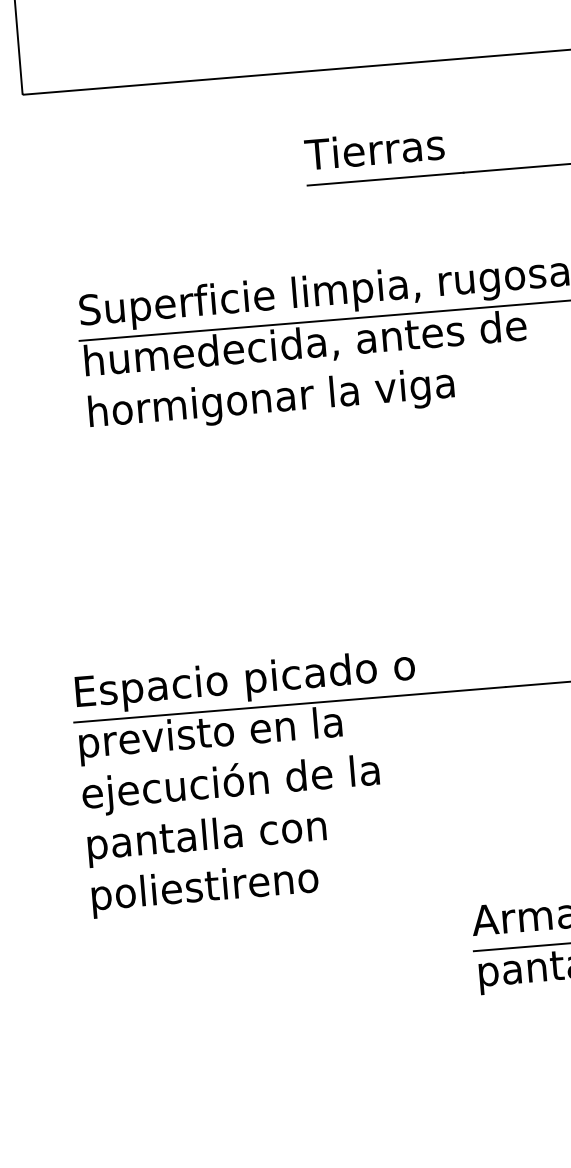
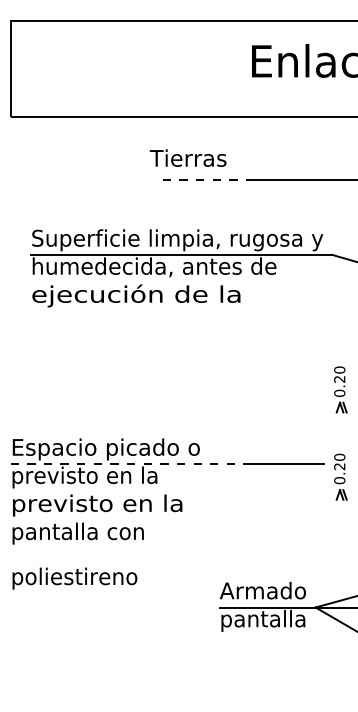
text: (373, 148) -> (187, 157), moved
line: (386, 179) -> (206, 180), solid -> dashed
text: (277, 398) -> (136, 295), hormigonar la viga -> ejecución de la
line: (291, 705) -> (130, 464), solid -> dashed
text: (235, 783) -> (96, 504), ejecución de la -> previsto en la
text: (204, 889) -> (74, 578), moved

